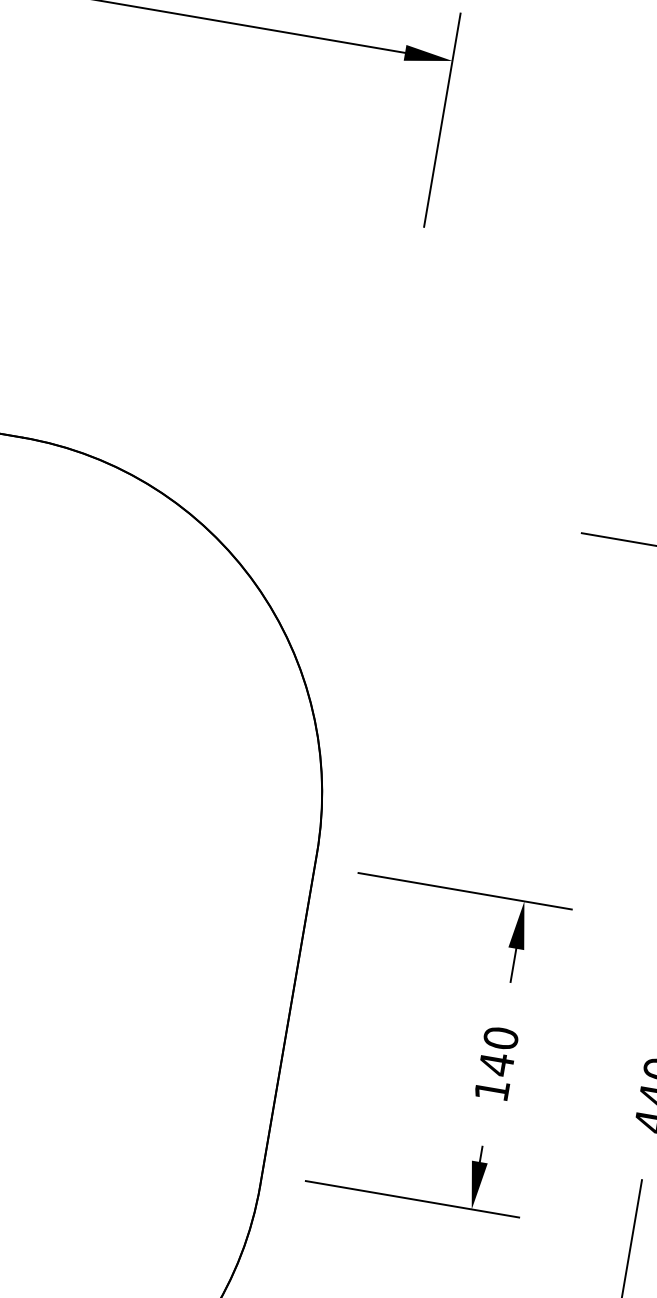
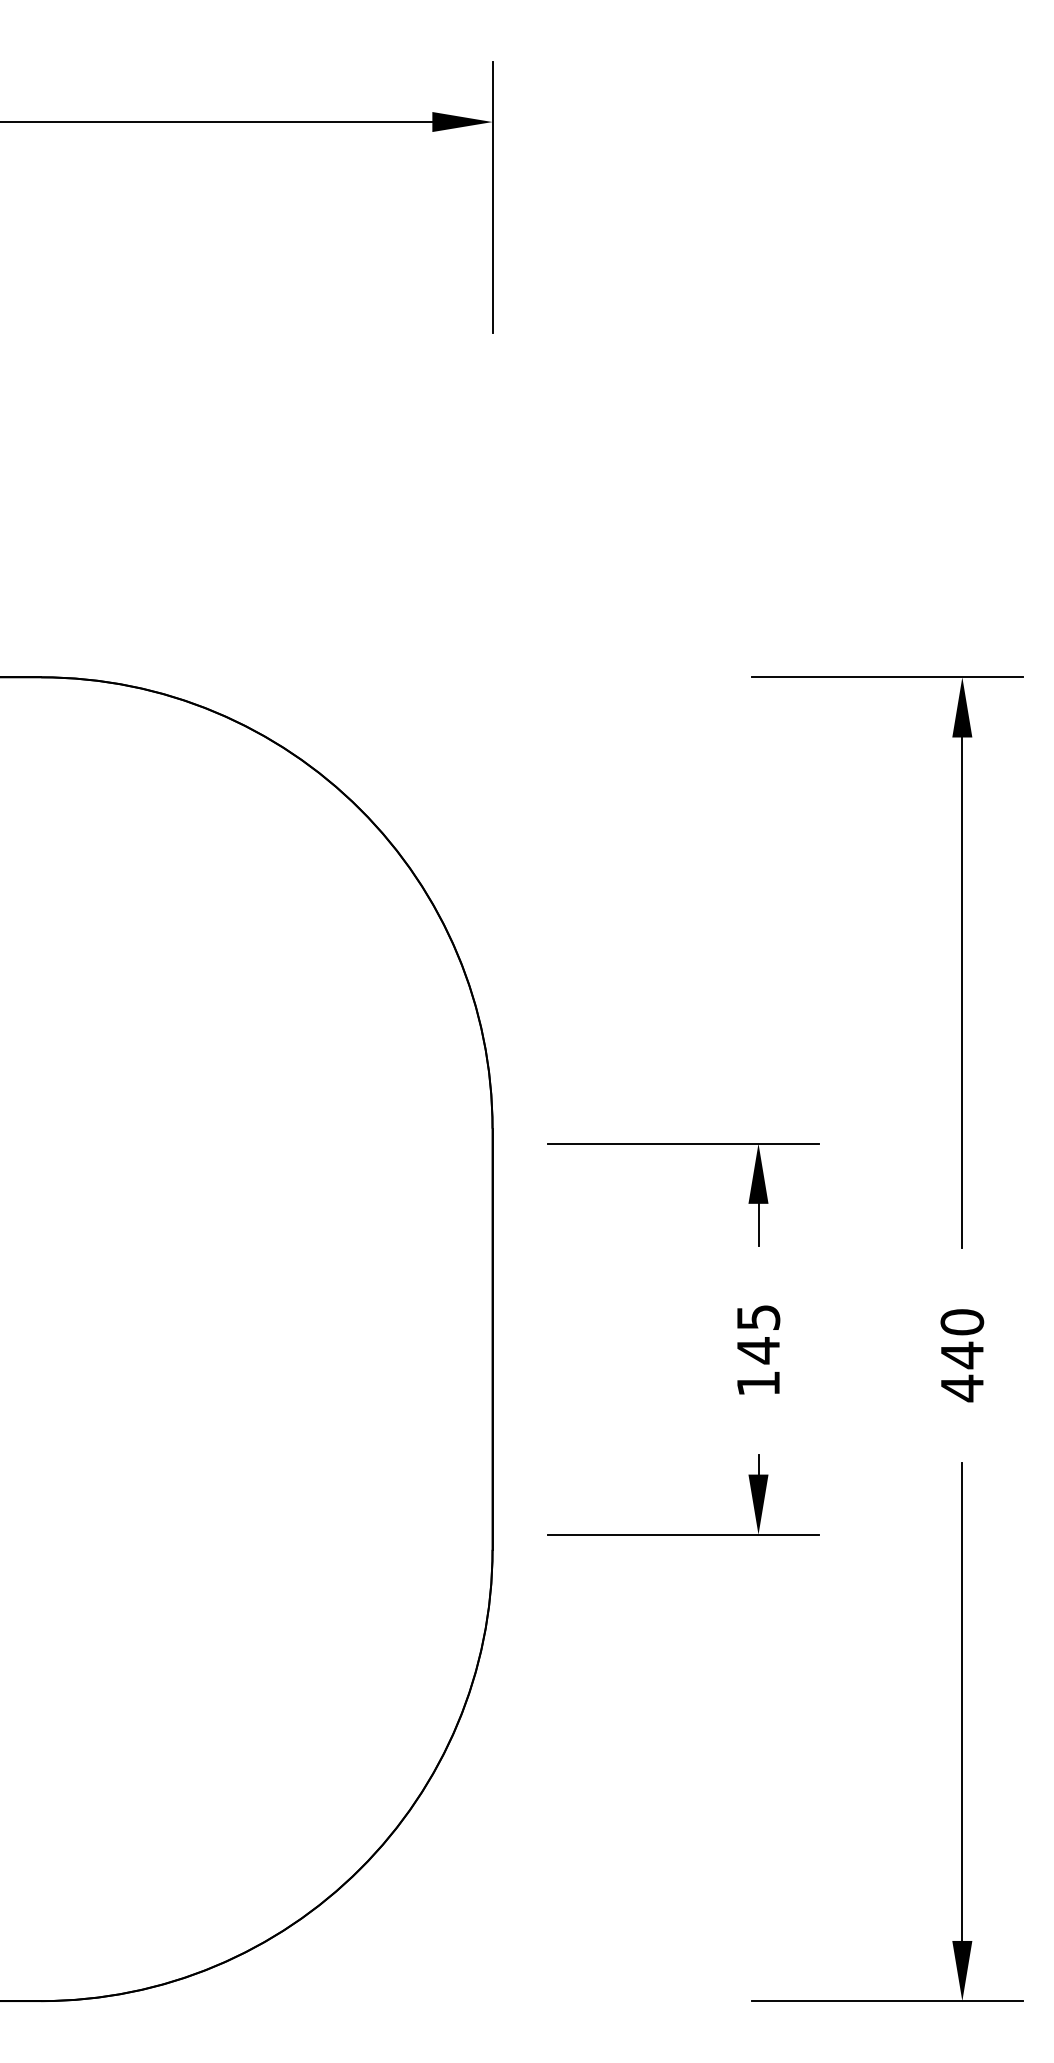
text: (501, 1038) -> (758, 1317), 140 -> 145

